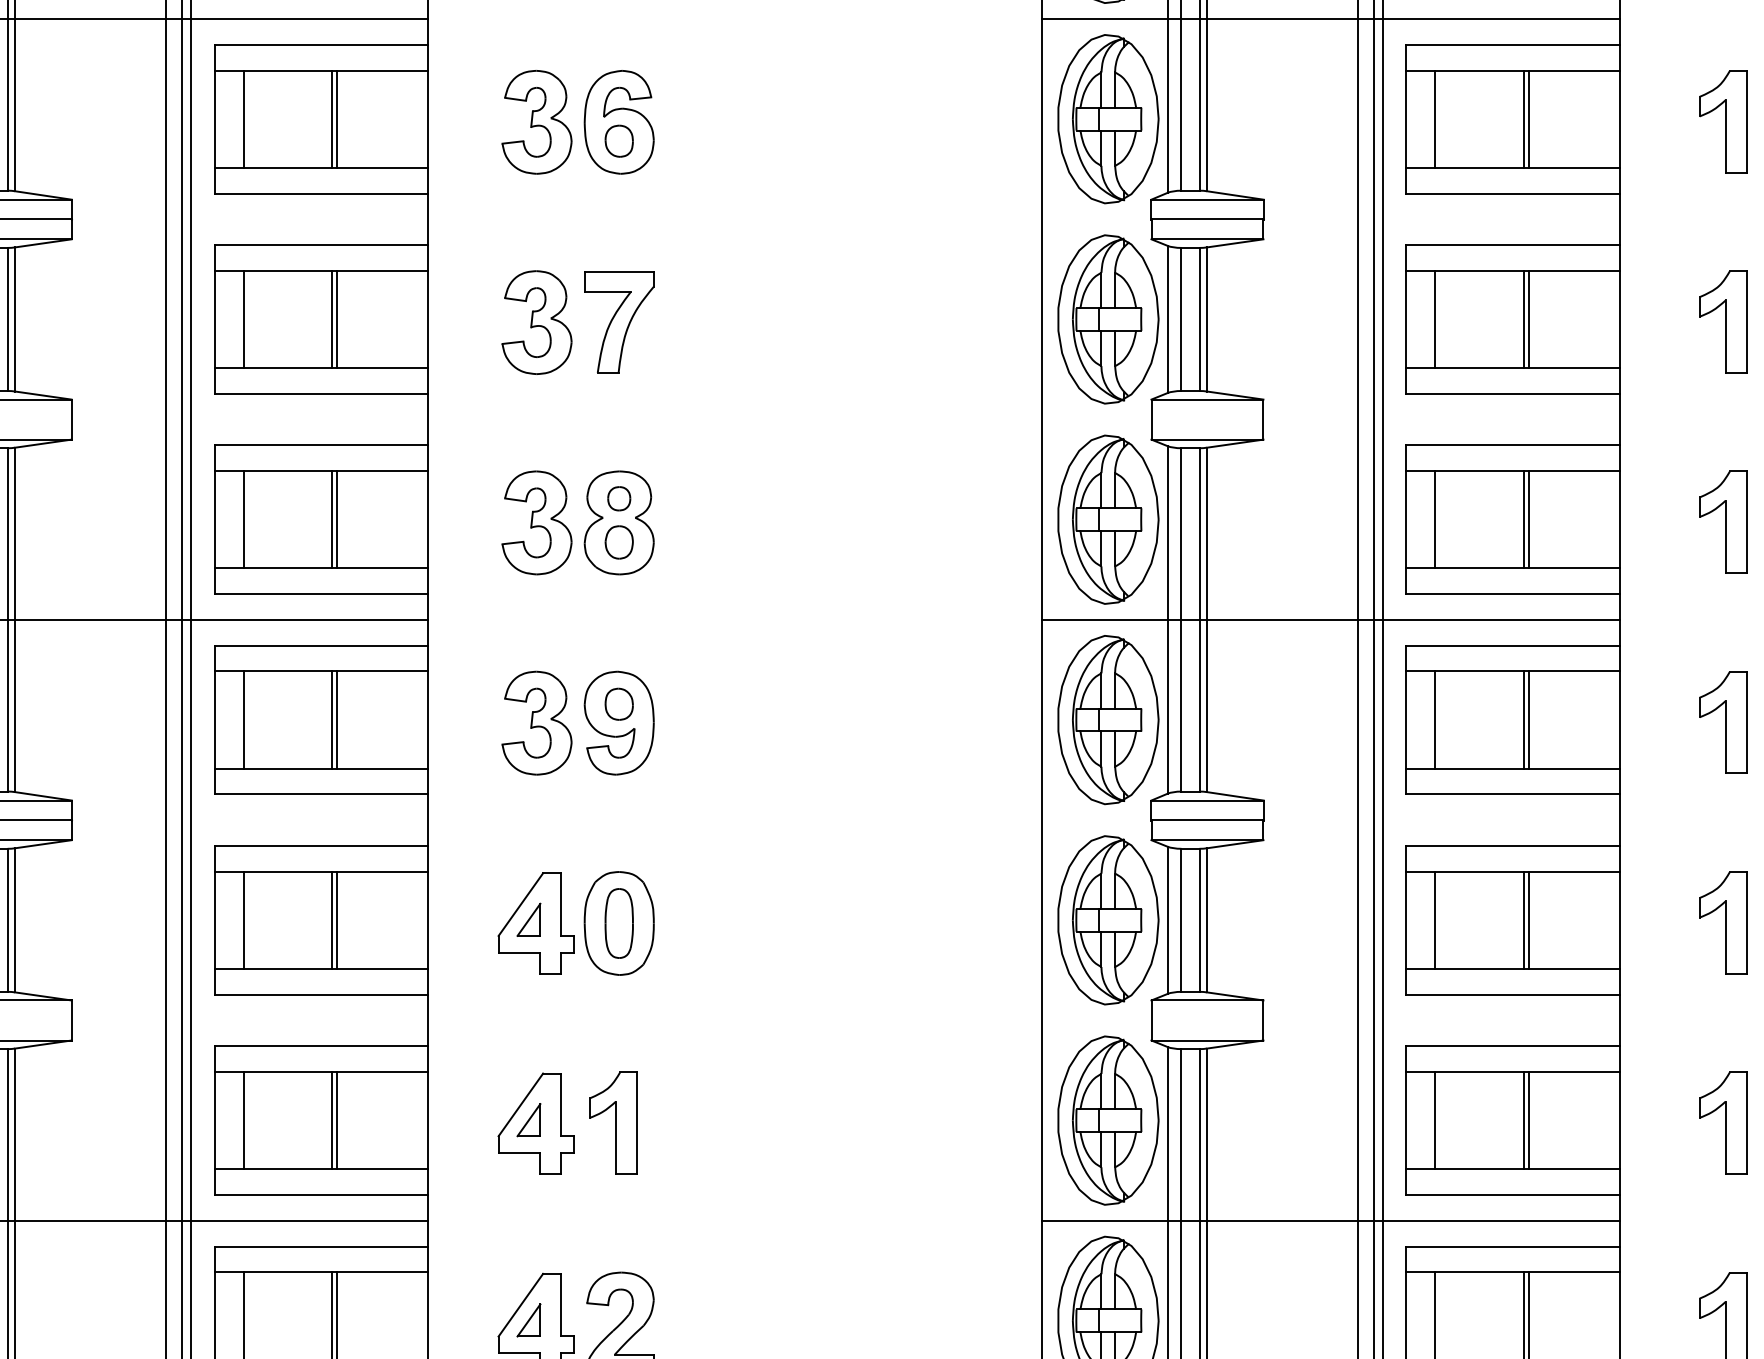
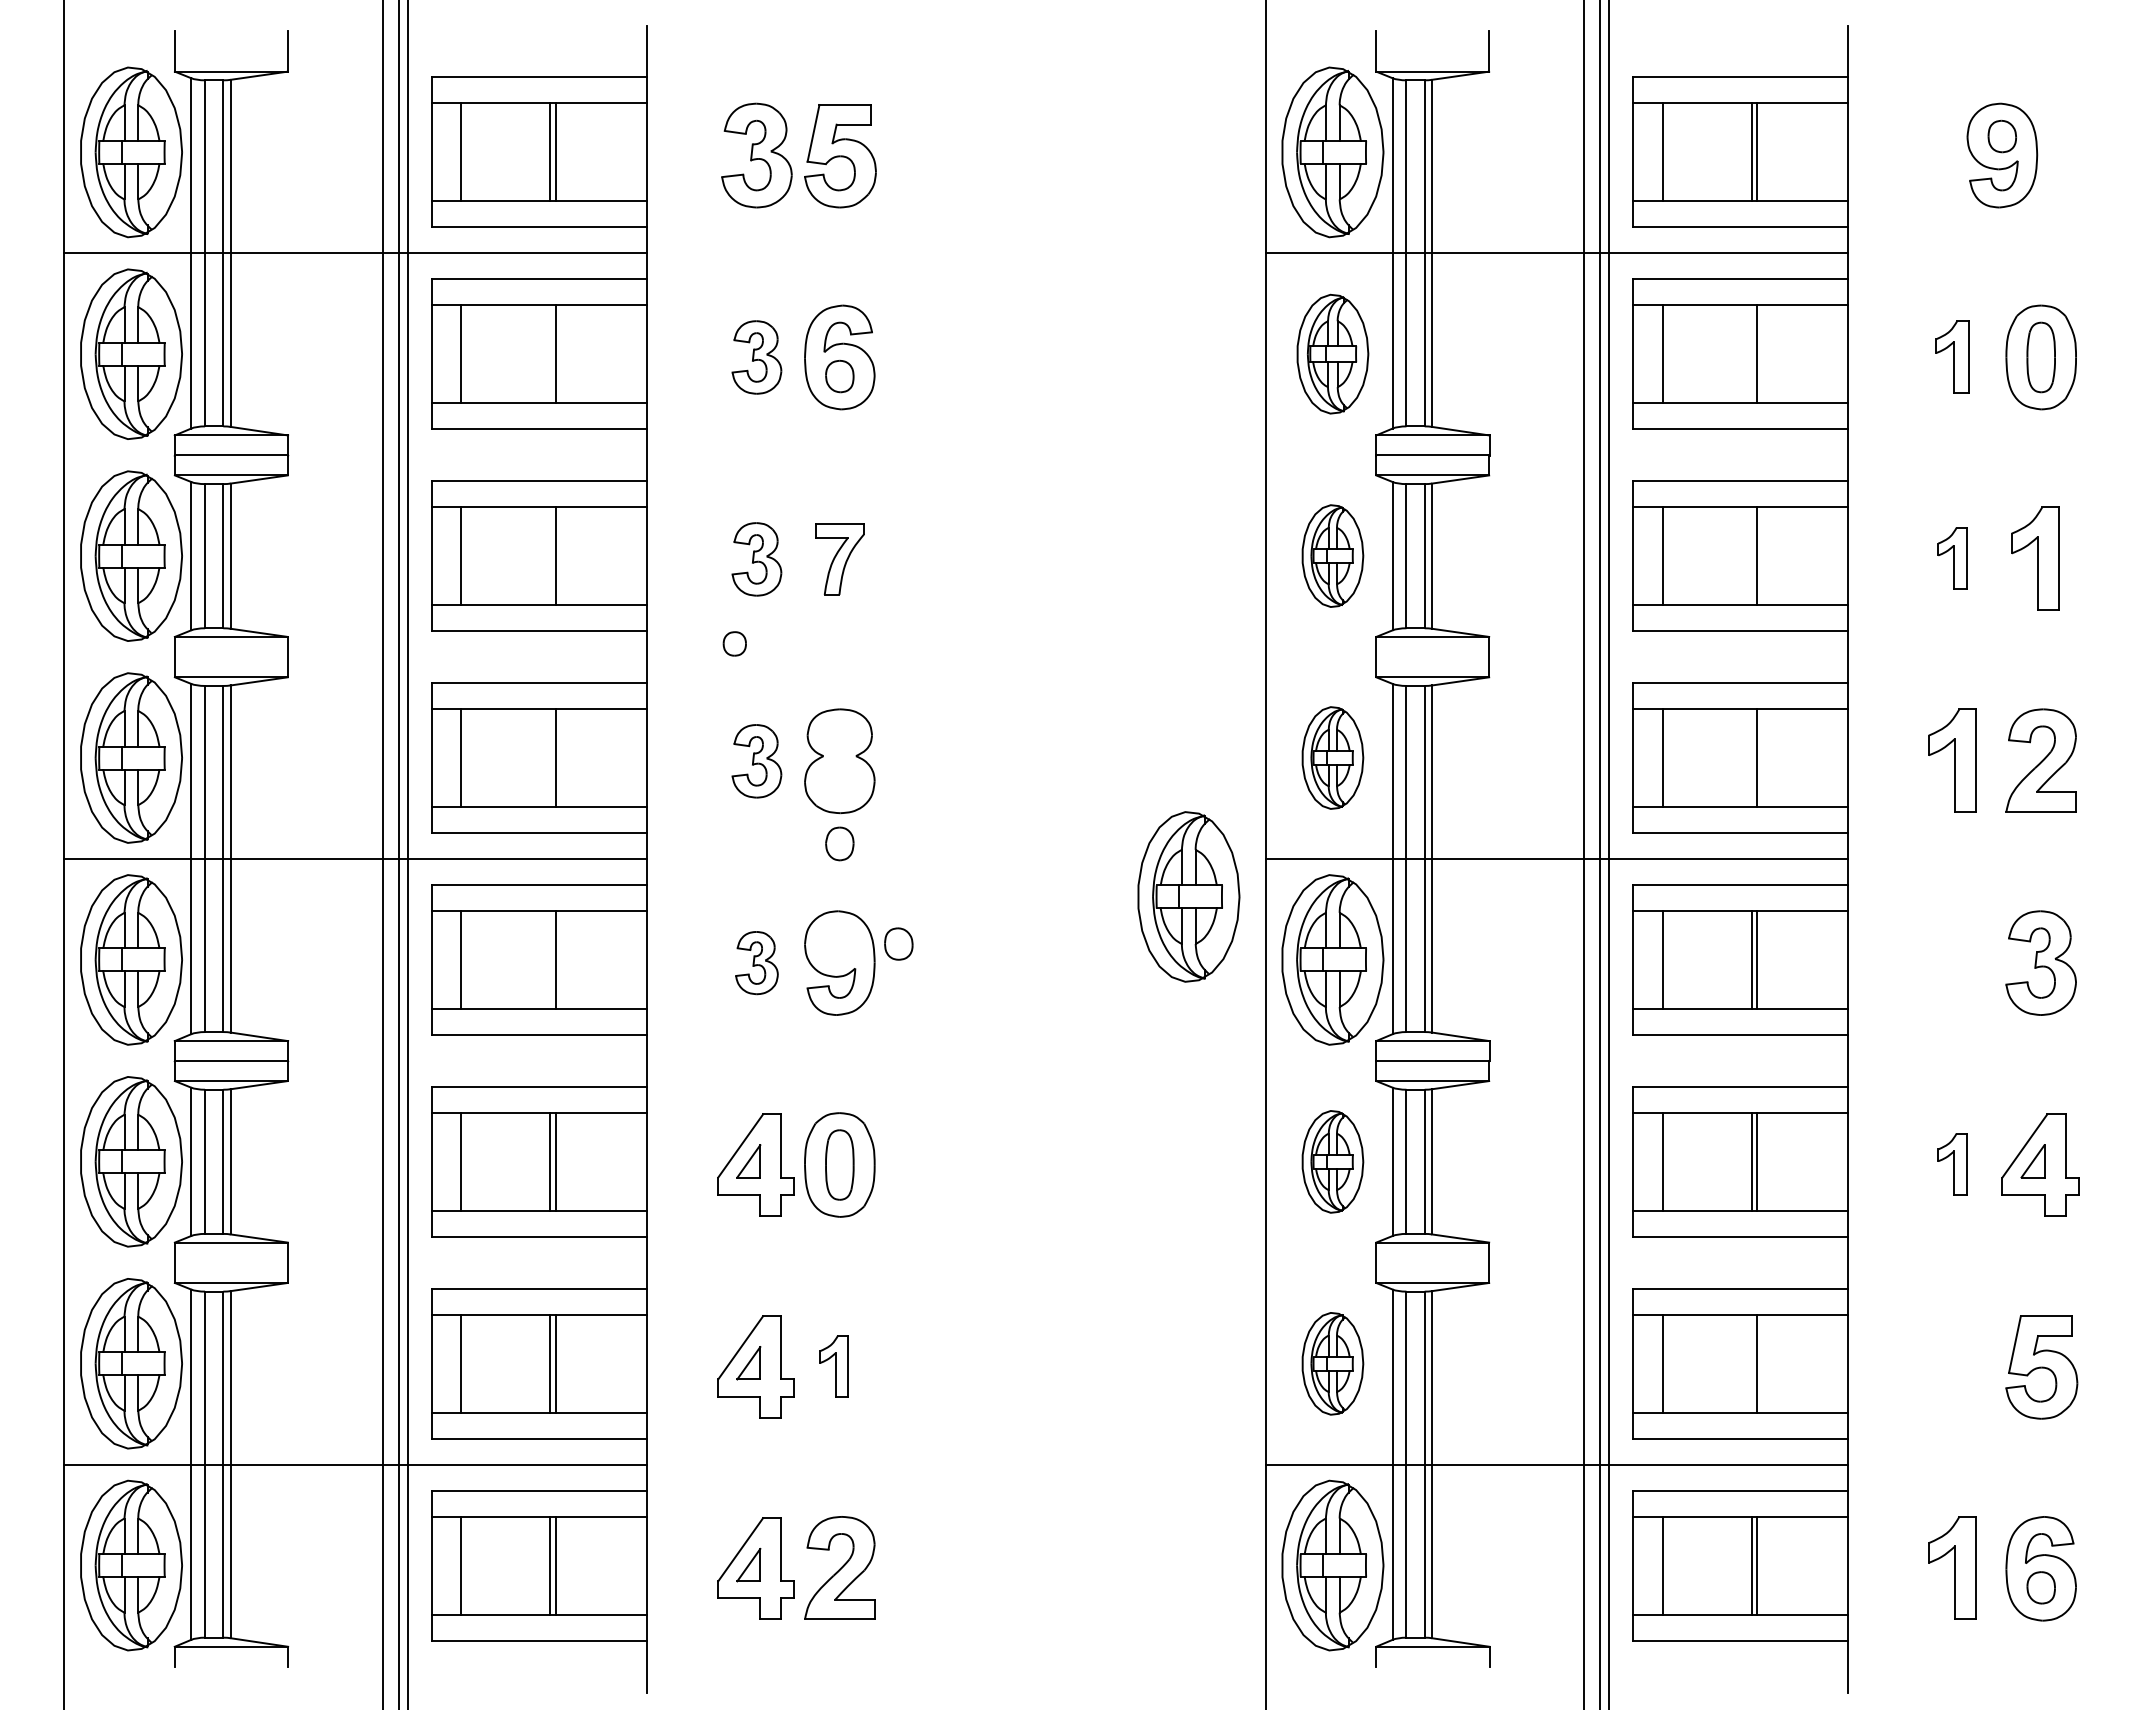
part: (1108, 118) -> (1332, 353), size x0.7
line: (332, 119) -> (550, 354), removed
line: (1523, 119) -> (1751, 354), removed
part: (1723, 121) -> (1952, 356), size x0.7
part: (536, 122) -> (756, 357), size x0.7
part: (1108, 318) -> (1332, 555), size x0.6
line: (332, 319) -> (550, 556), removed
line: (1523, 319) -> (1751, 556), removed
part: (1723, 321) -> (1952, 558), size x0.6
part: (536, 322) -> (756, 559), size x0.7
part: (618, 322) -> (839, 559), size x0.7
part: (618, 498) -> (734, 643), moved
part: (1108, 519) -> (1332, 757), size x0.6
line: (332, 520) -> (550, 758), removed
line: (1523, 520) -> (1751, 758), removed
part: (536, 523) -> (756, 761), size x0.7
part: (618, 542) -> (839, 843), moved
part: (965, 657) -> (1188, 896), added
part: (618, 703) -> (898, 943), moved
line: (332, 719) -> (550, 959), removed
part: (536, 722) -> (756, 962), size x0.6
part: (1723, 722) -> (1952, 962), removed
part: (1108, 920) -> (1332, 1161), size x0.6
part: (1723, 922) -> (1952, 1164), size x0.6
part: (1108, 1120) -> (1332, 1363), size x0.6
line: (1523, 1120) -> (1751, 1363), removed
part: (612, 1123) -> (833, 1366), size x0.6
part: (1723, 1123) -> (1952, 1366), removed

